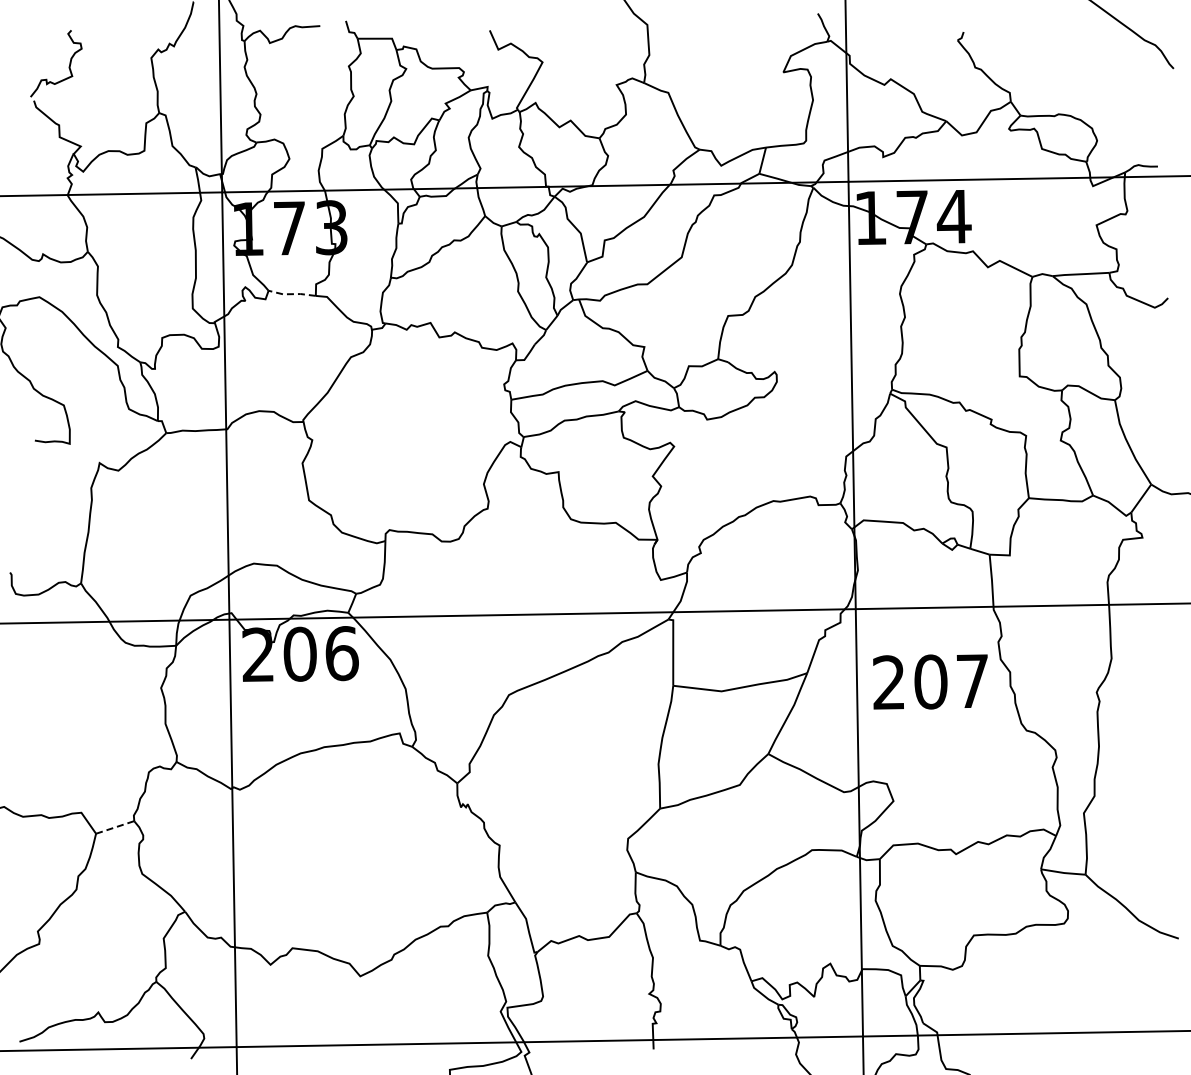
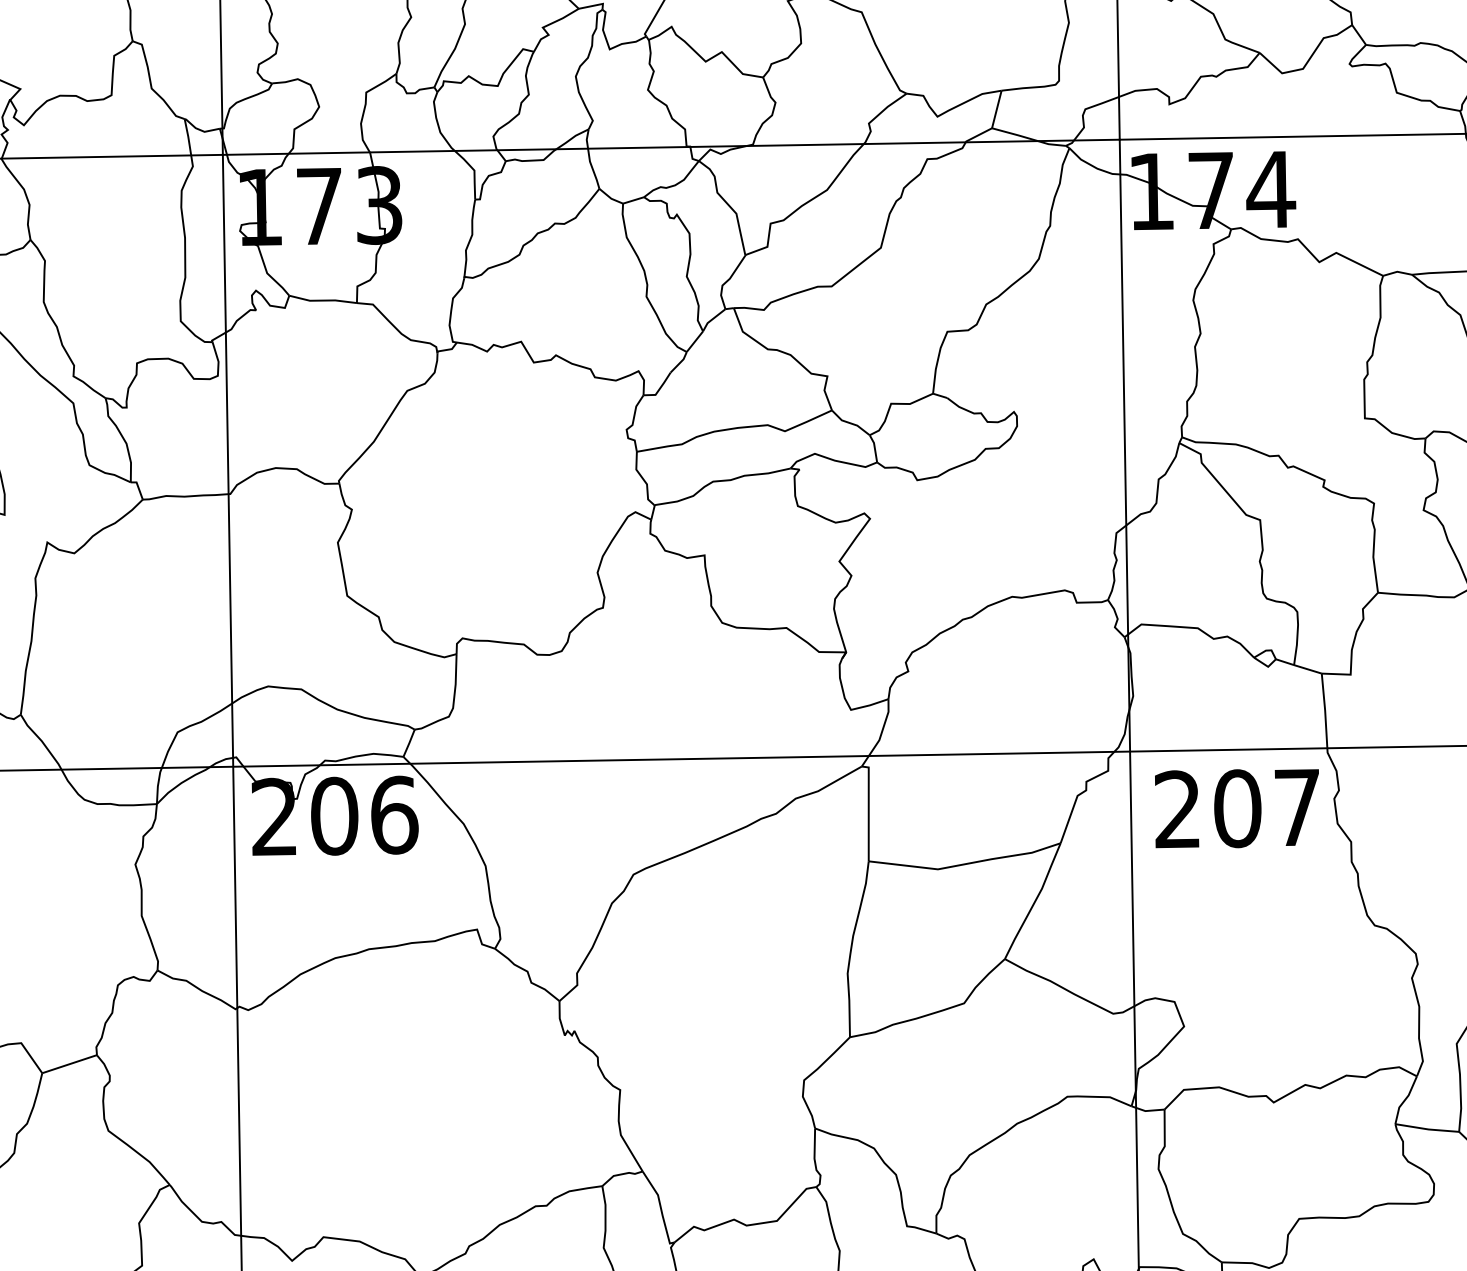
line: (291, 294) -> (322, 301), dashed -> solid
text: (930, 681) -> (1237, 807), moved
line: (115, 827) -> (70, 1064), dashed -> solid

